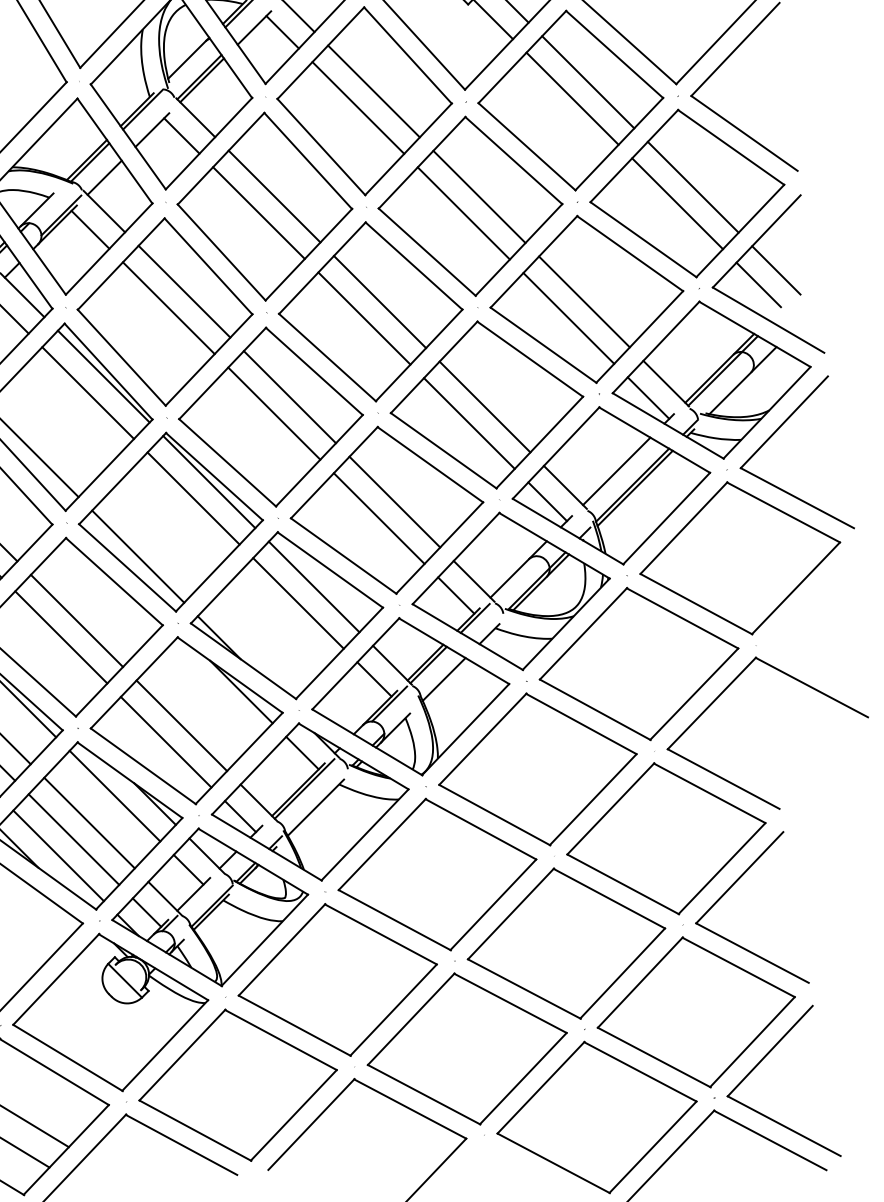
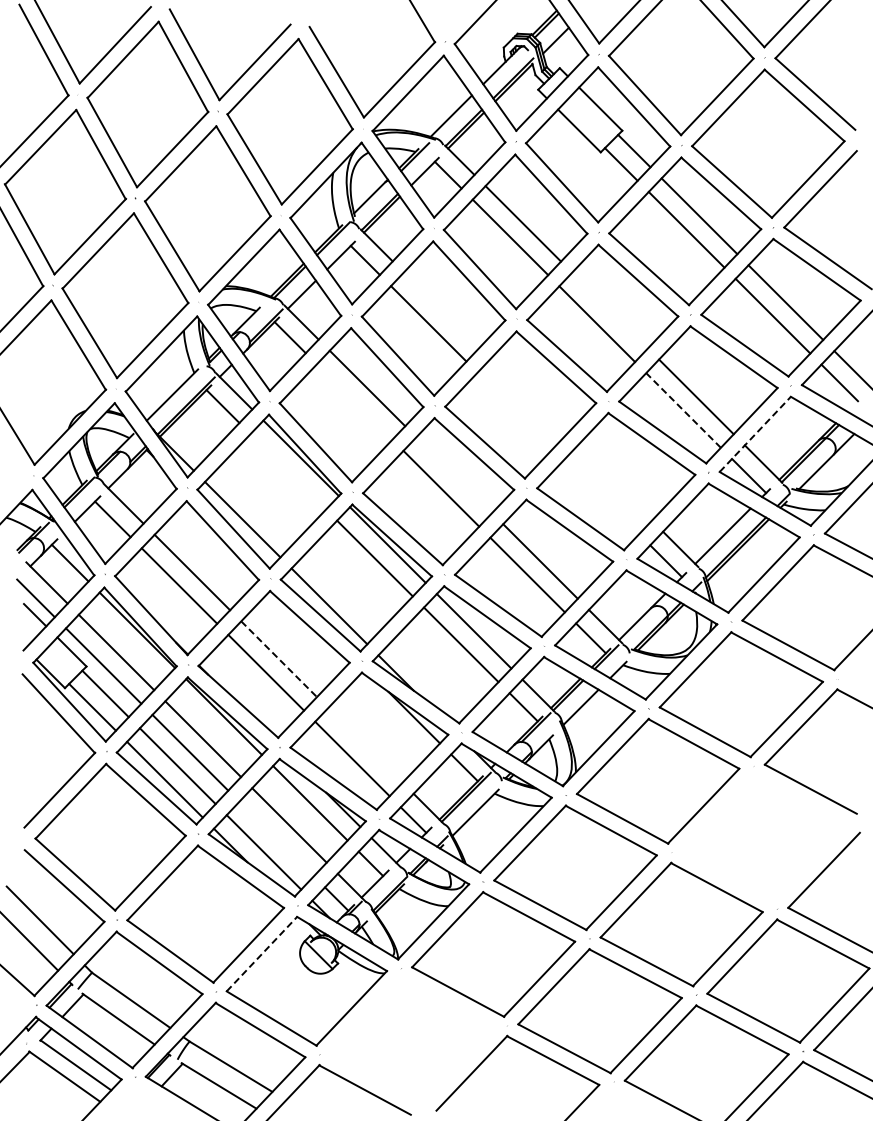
line: (274, 196) -> (441, 310), removed
line: (478, 196) -> (609, 310), removed
line: (380, 301) -> (528, 396), removed
line: (168, 307) -> (354, 401), removed
line: (364, 318) -> (515, 410), removed
line: (568, 318) -> (683, 410), solid -> dashed
line: (656, 347) -> (755, 434), solid -> dashed
line: (88, 392) -> (288, 471), removed
line: (290, 397) -> (454, 475), removed
line: (484, 407) -> (614, 483), removed
line: (469, 423) -> (601, 496), removed
line: (77, 621) -> (279, 659), solid -> dashed
line: (182, 725) -> (365, 745), removed
line: (73, 838) -> (276, 838), removed
part: (666, 838) -> (763, 838), removed
line: (56, 978) -> (262, 953), solid -> dashed
part: (237, 1084) -> (411, 1040), removed

